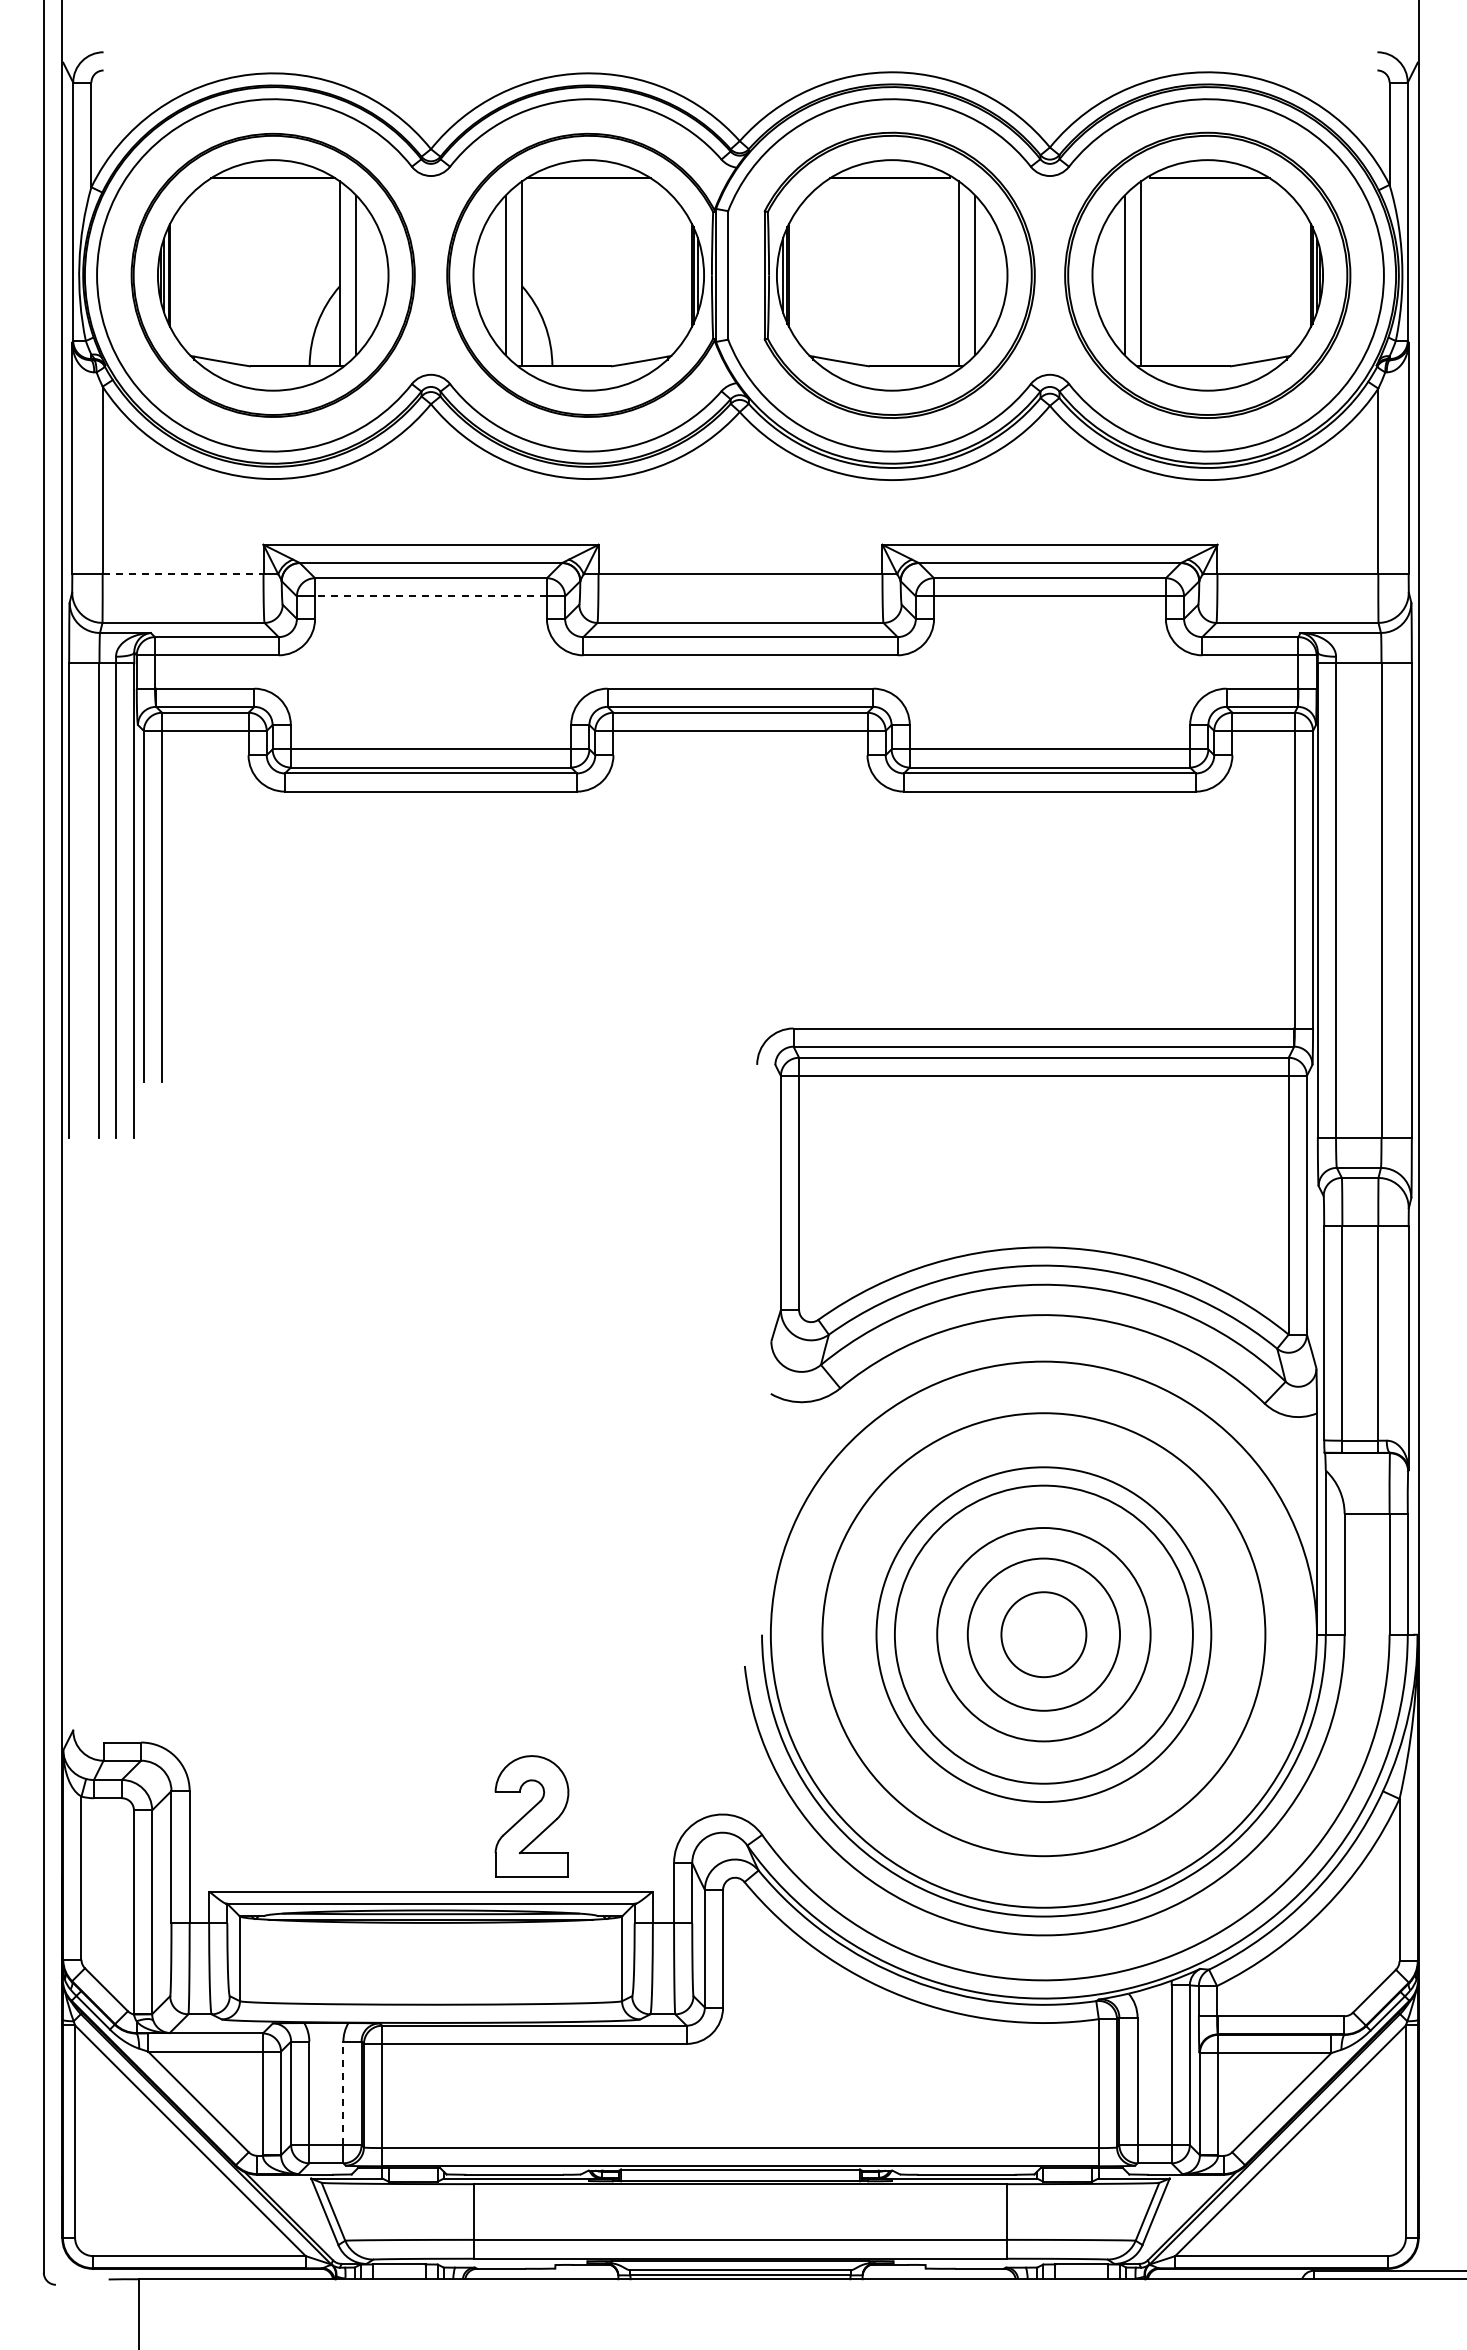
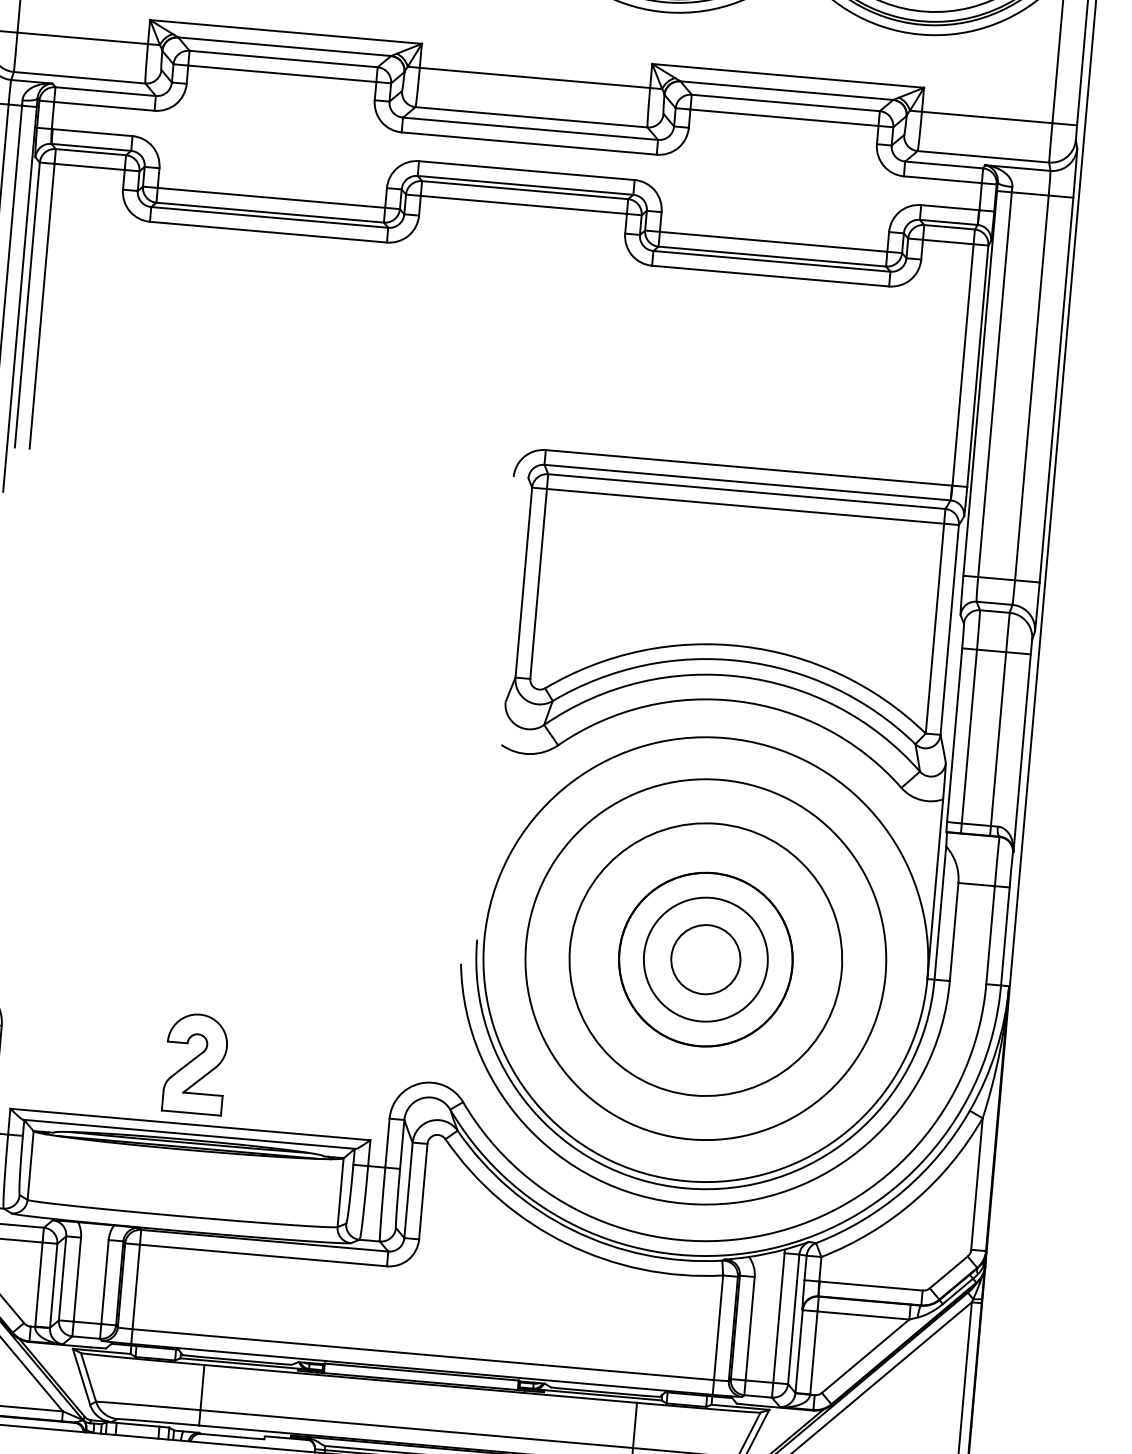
line: (183, 574) -> (83, 38), dashed -> solid
line: (431, 596) -> (282, 73), dashed -> solid
circle: (1043, 1634) -> (705, 959), size x0.71
part: (531, 1816) -> (195, 1063), moved
line: (343, 2093) -> (105, 1282), dashed -> solid

